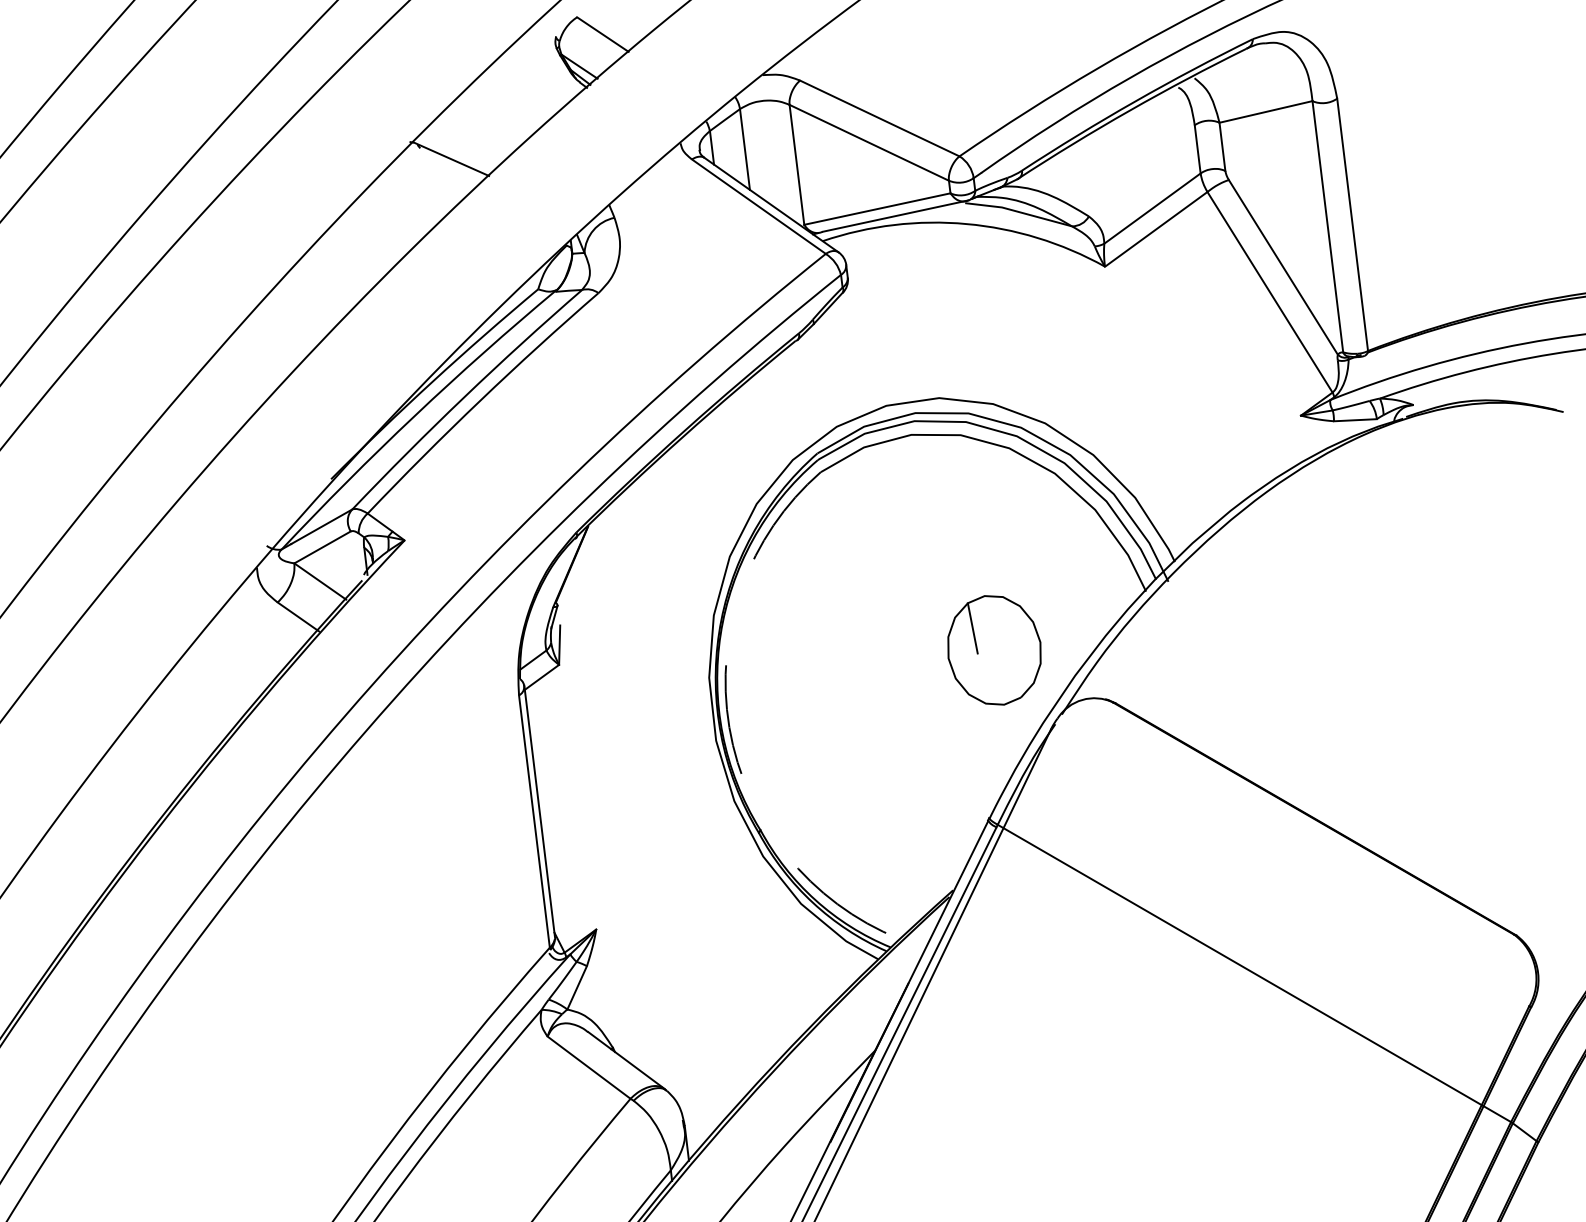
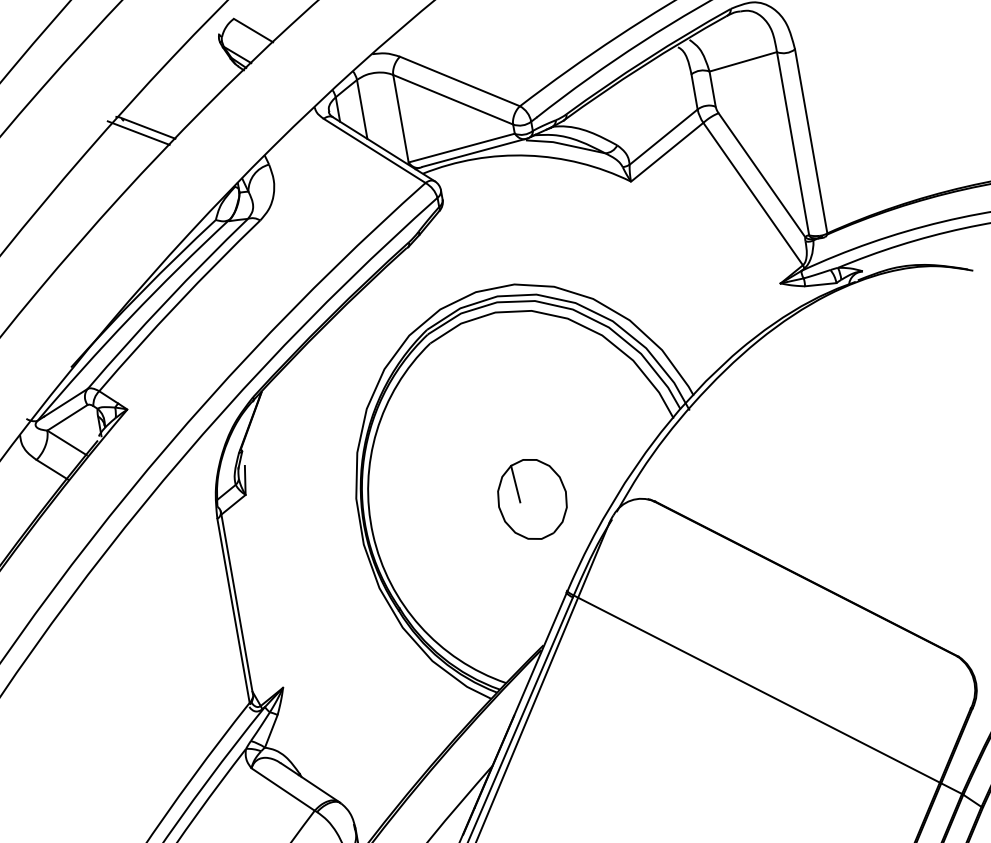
line: (439, 165) -> (138, 132), added
part: (994, 650) -> (532, 499), moved
arc: (729, 727) -> (373, 534), dashed -> solid

